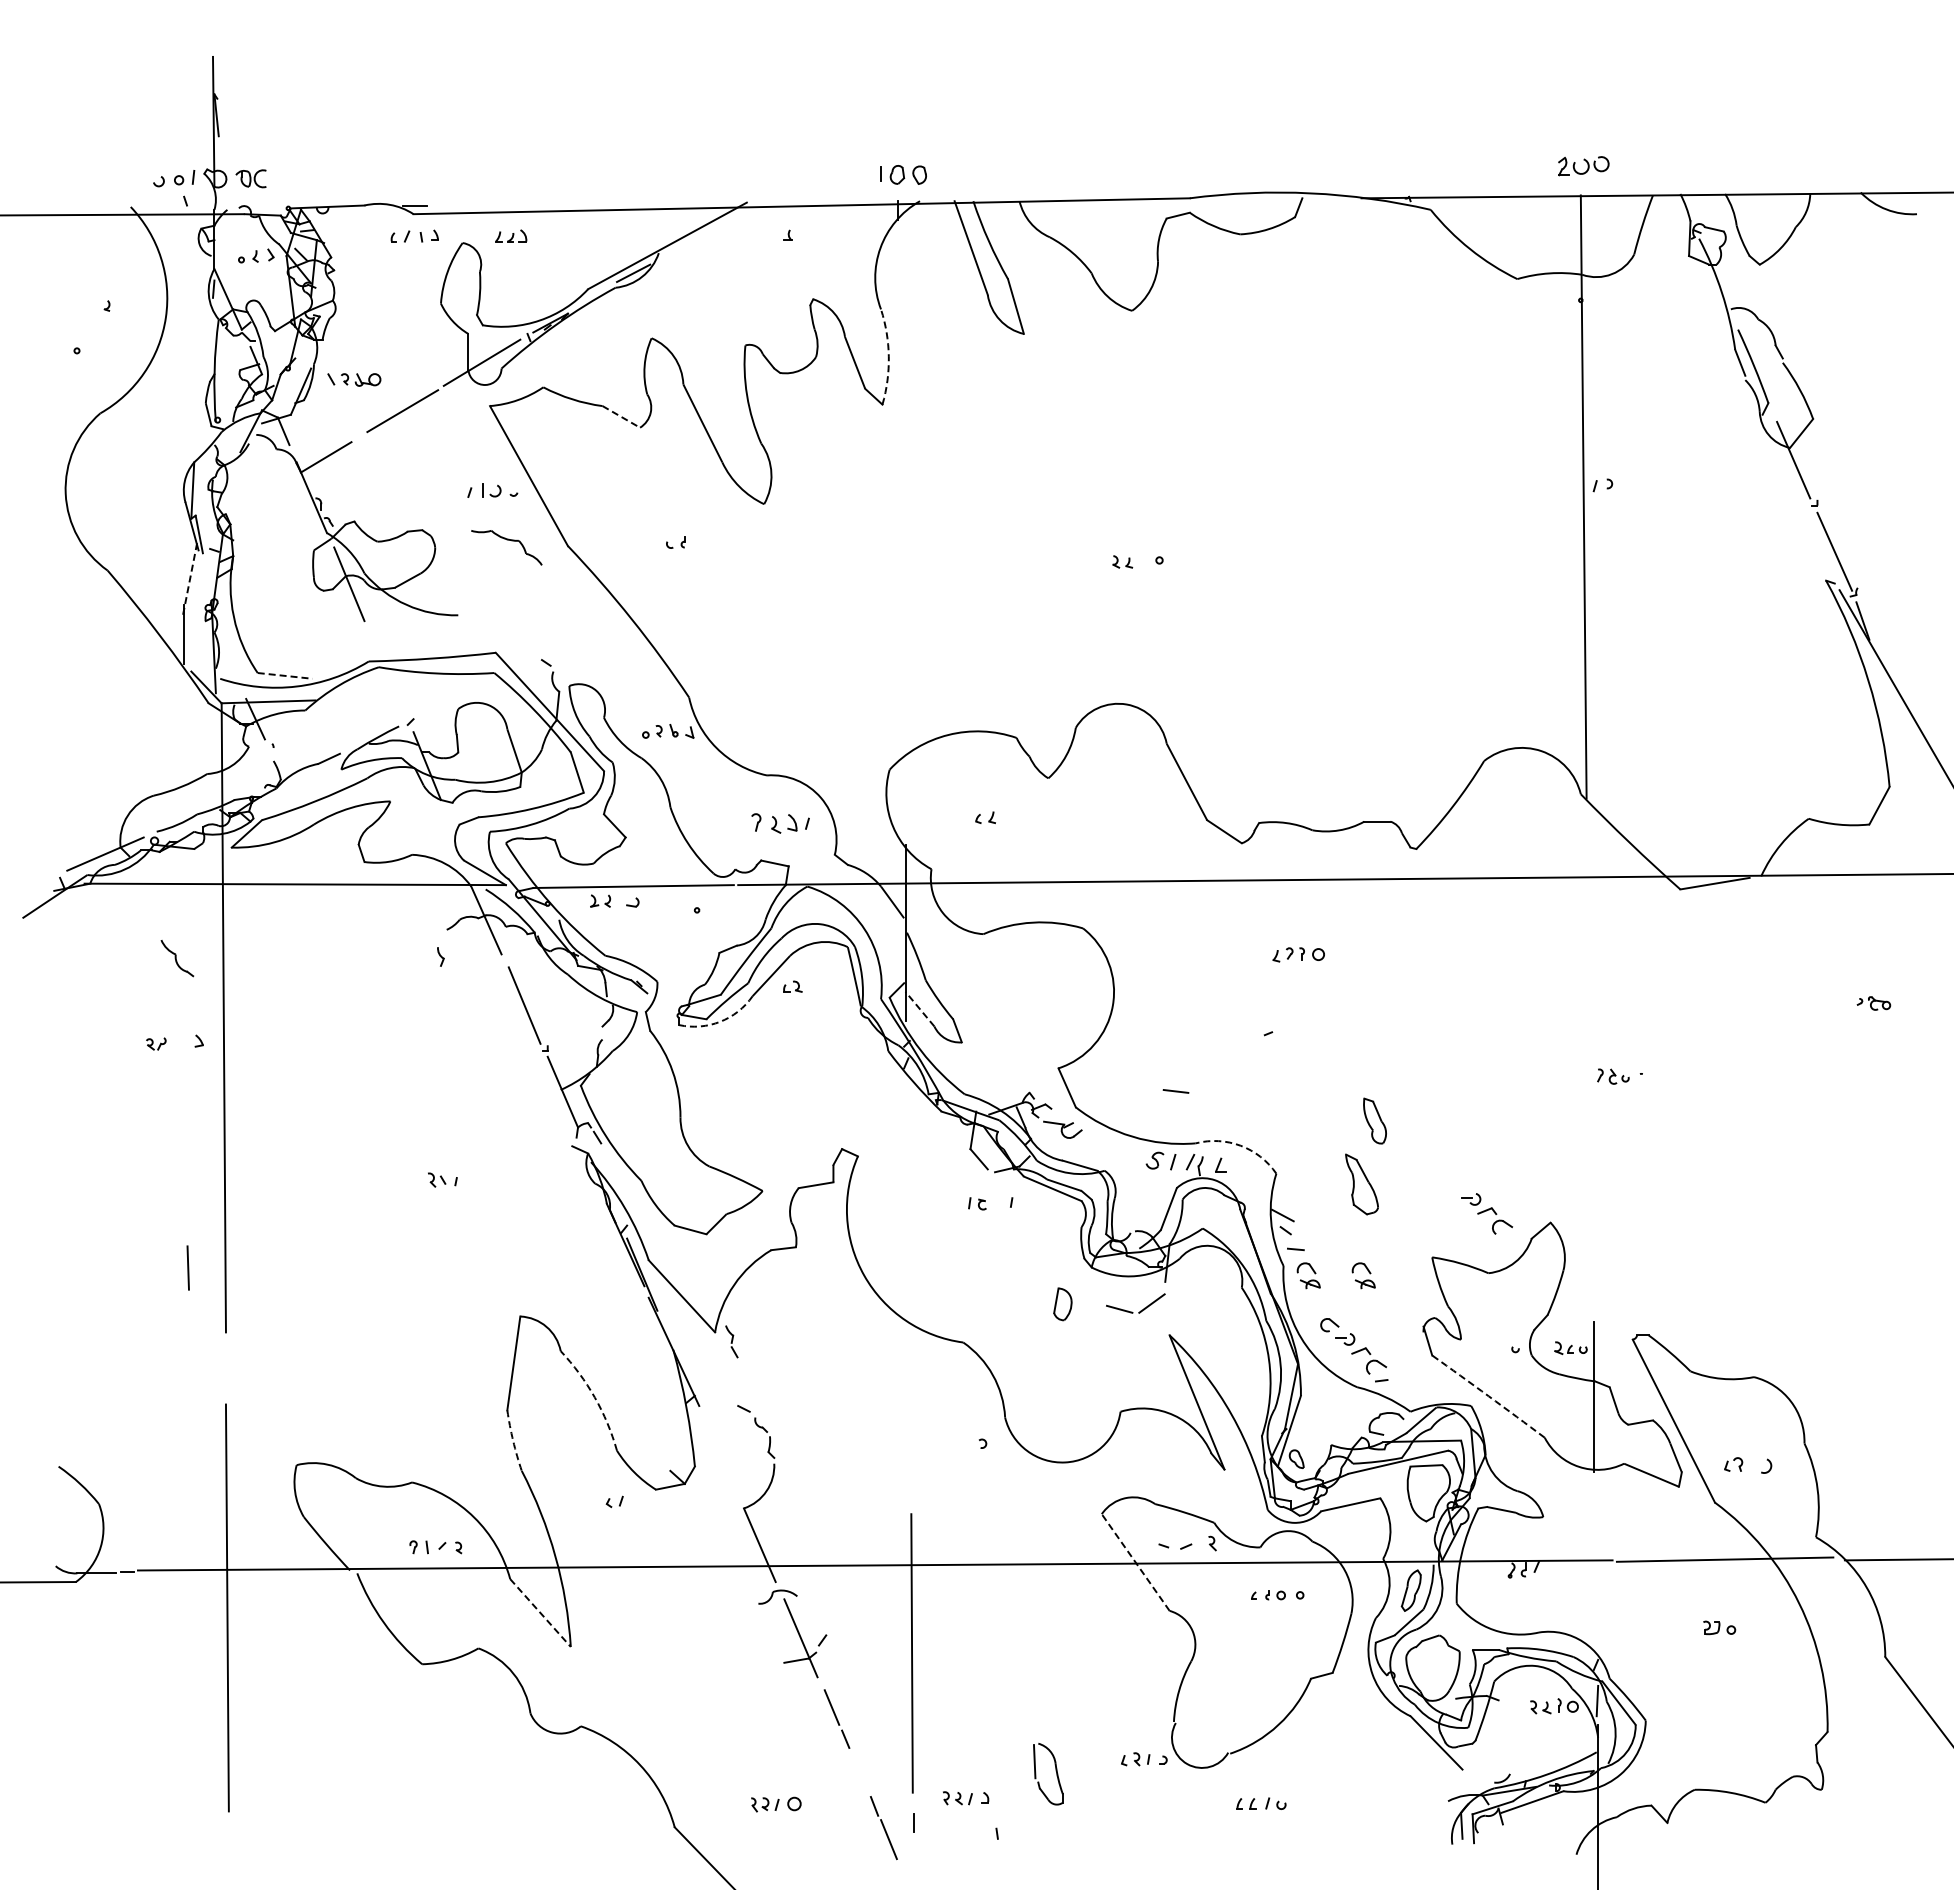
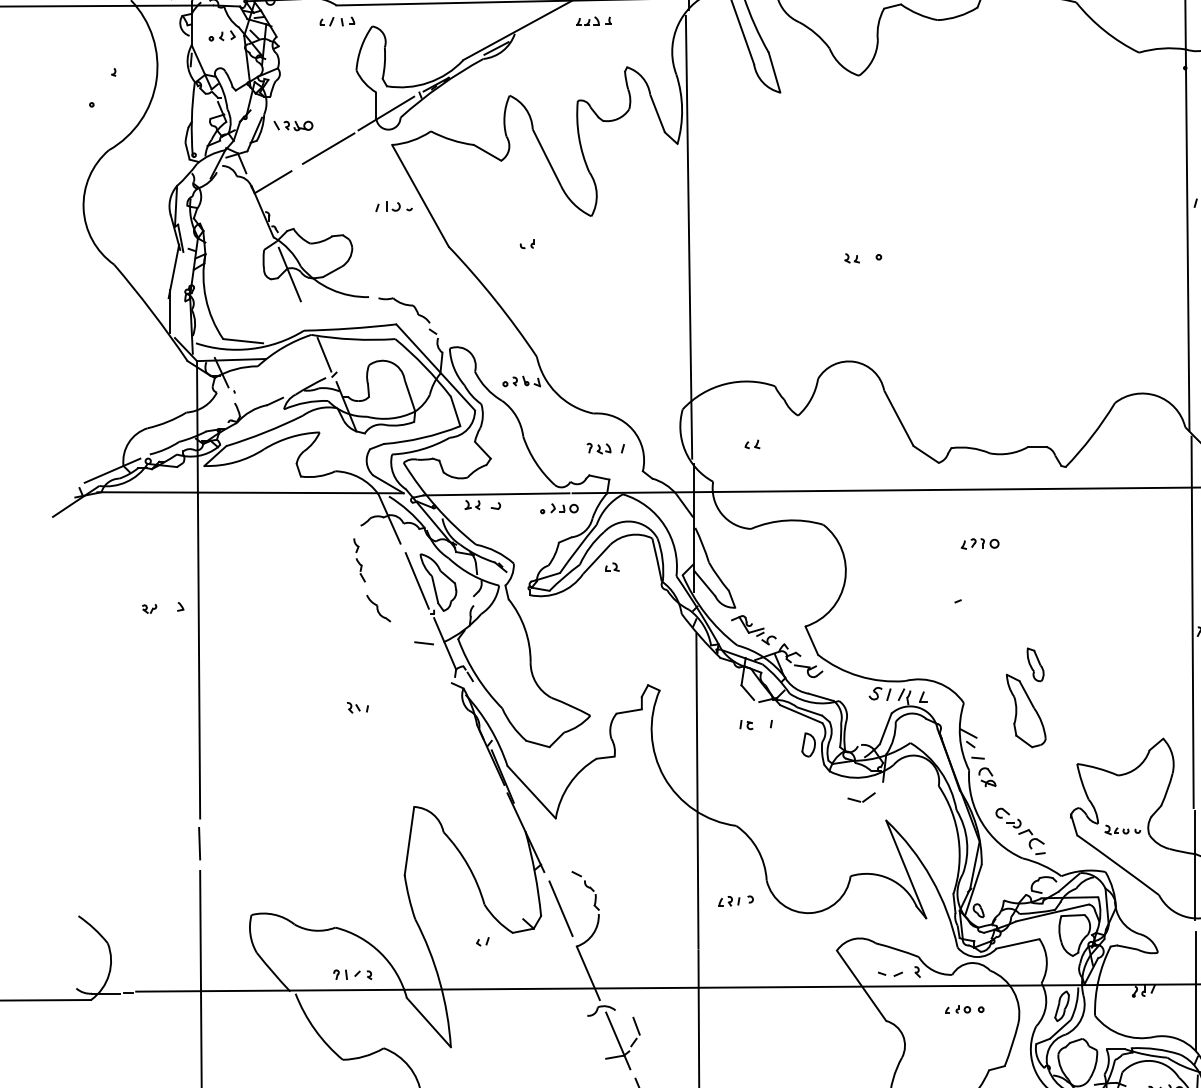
part: (511, 235) -> (588, 20), moved
arc: (888, 356) -> (681, 108), dashed -> solid
line: (621, 416) -> (487, 152), dashed -> solid
line: (898, 532) -> (689, 236), added
part: (506, 540) -> (404, 305), moved
line: (189, 580) -> (173, 271), dashed -> solid
line: (285, 675) -> (243, 340), dashed -> solid
line: (396, 694) -> (324, 354), added
part: (774, 823) -> (598, 448), size x0.71
part: (727, 905) -> (564, 508), added
part: (177, 958) -> (378, 608), moved
part: (553, 1007) -> (438, 582), added
line: (920, 1009) -> (705, 583), dashed -> solid
arc: (720, 1021) -> (559, 592), dashed -> solid
line: (1590, 1062) -> (1192, 622), added
part: (987, 1073) -> (753, 630), added
line: (1175, 1091) -> (423, 643), moved
arc: (1240, 1145) -> (937, 682), dashed -> solid
part: (1361, 1184) -> (1025, 710), size x1.67
part: (1487, 1213) -> (1117, 732), removed
line: (187, 1267) -> (199, 843), moved
part: (1363, 1275) -> (1027, 777), removed
line: (909, 1294) -> (697, 790), added
part: (1135, 1303) -> (861, 797), size x0.62
part: (1062, 1304) -> (808, 745), moved
part: (731, 1341) -> (360, 569), moved
part: (1570, 1348) -> (1116, 830), moved
arc: (1488, 1396) -> (1118, 865), dashed -> solid
arc: (594, 1397) -> (468, 865), dashed -> solid
arc: (513, 1440) -> (409, 897), dashed -> solid
part: (953, 1446) -> (729, 901), added
line: (722, 1456) -> (561, 908), added
line: (1135, 1562) -> (861, 985), dashed -> solid
line: (1595, 1569) -> (1195, 990), added
line: (540, 1613) -> (428, 1022), dashed -> solid
line: (825, 1617) -> (636, 1025), added

